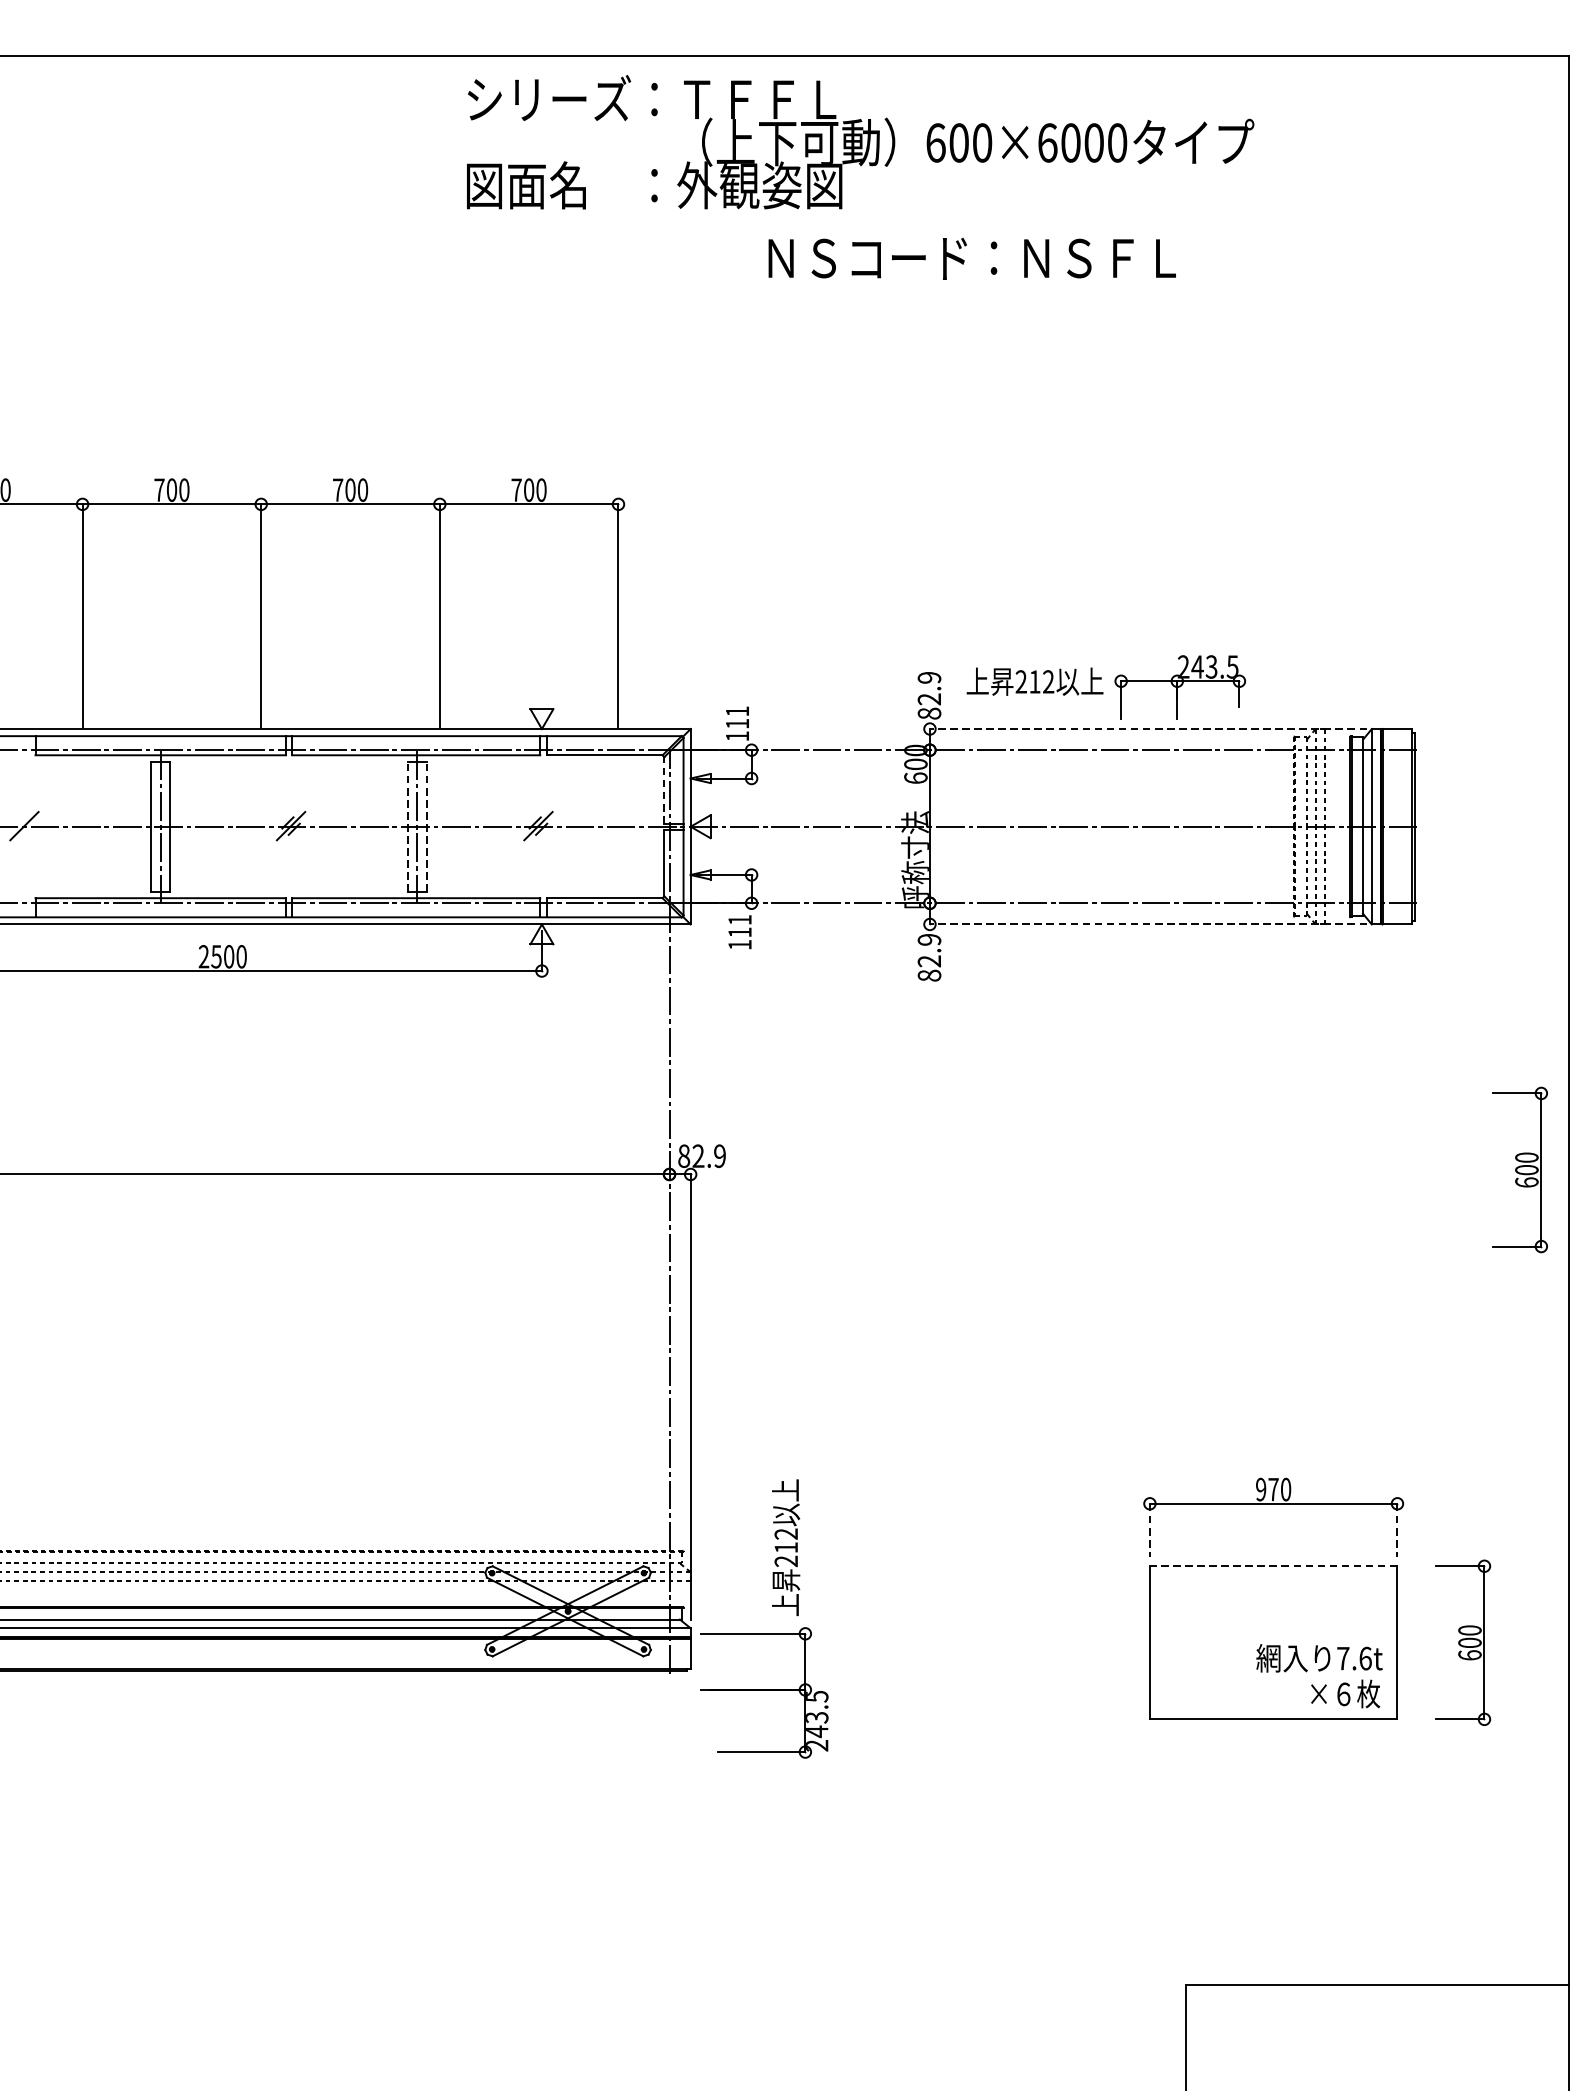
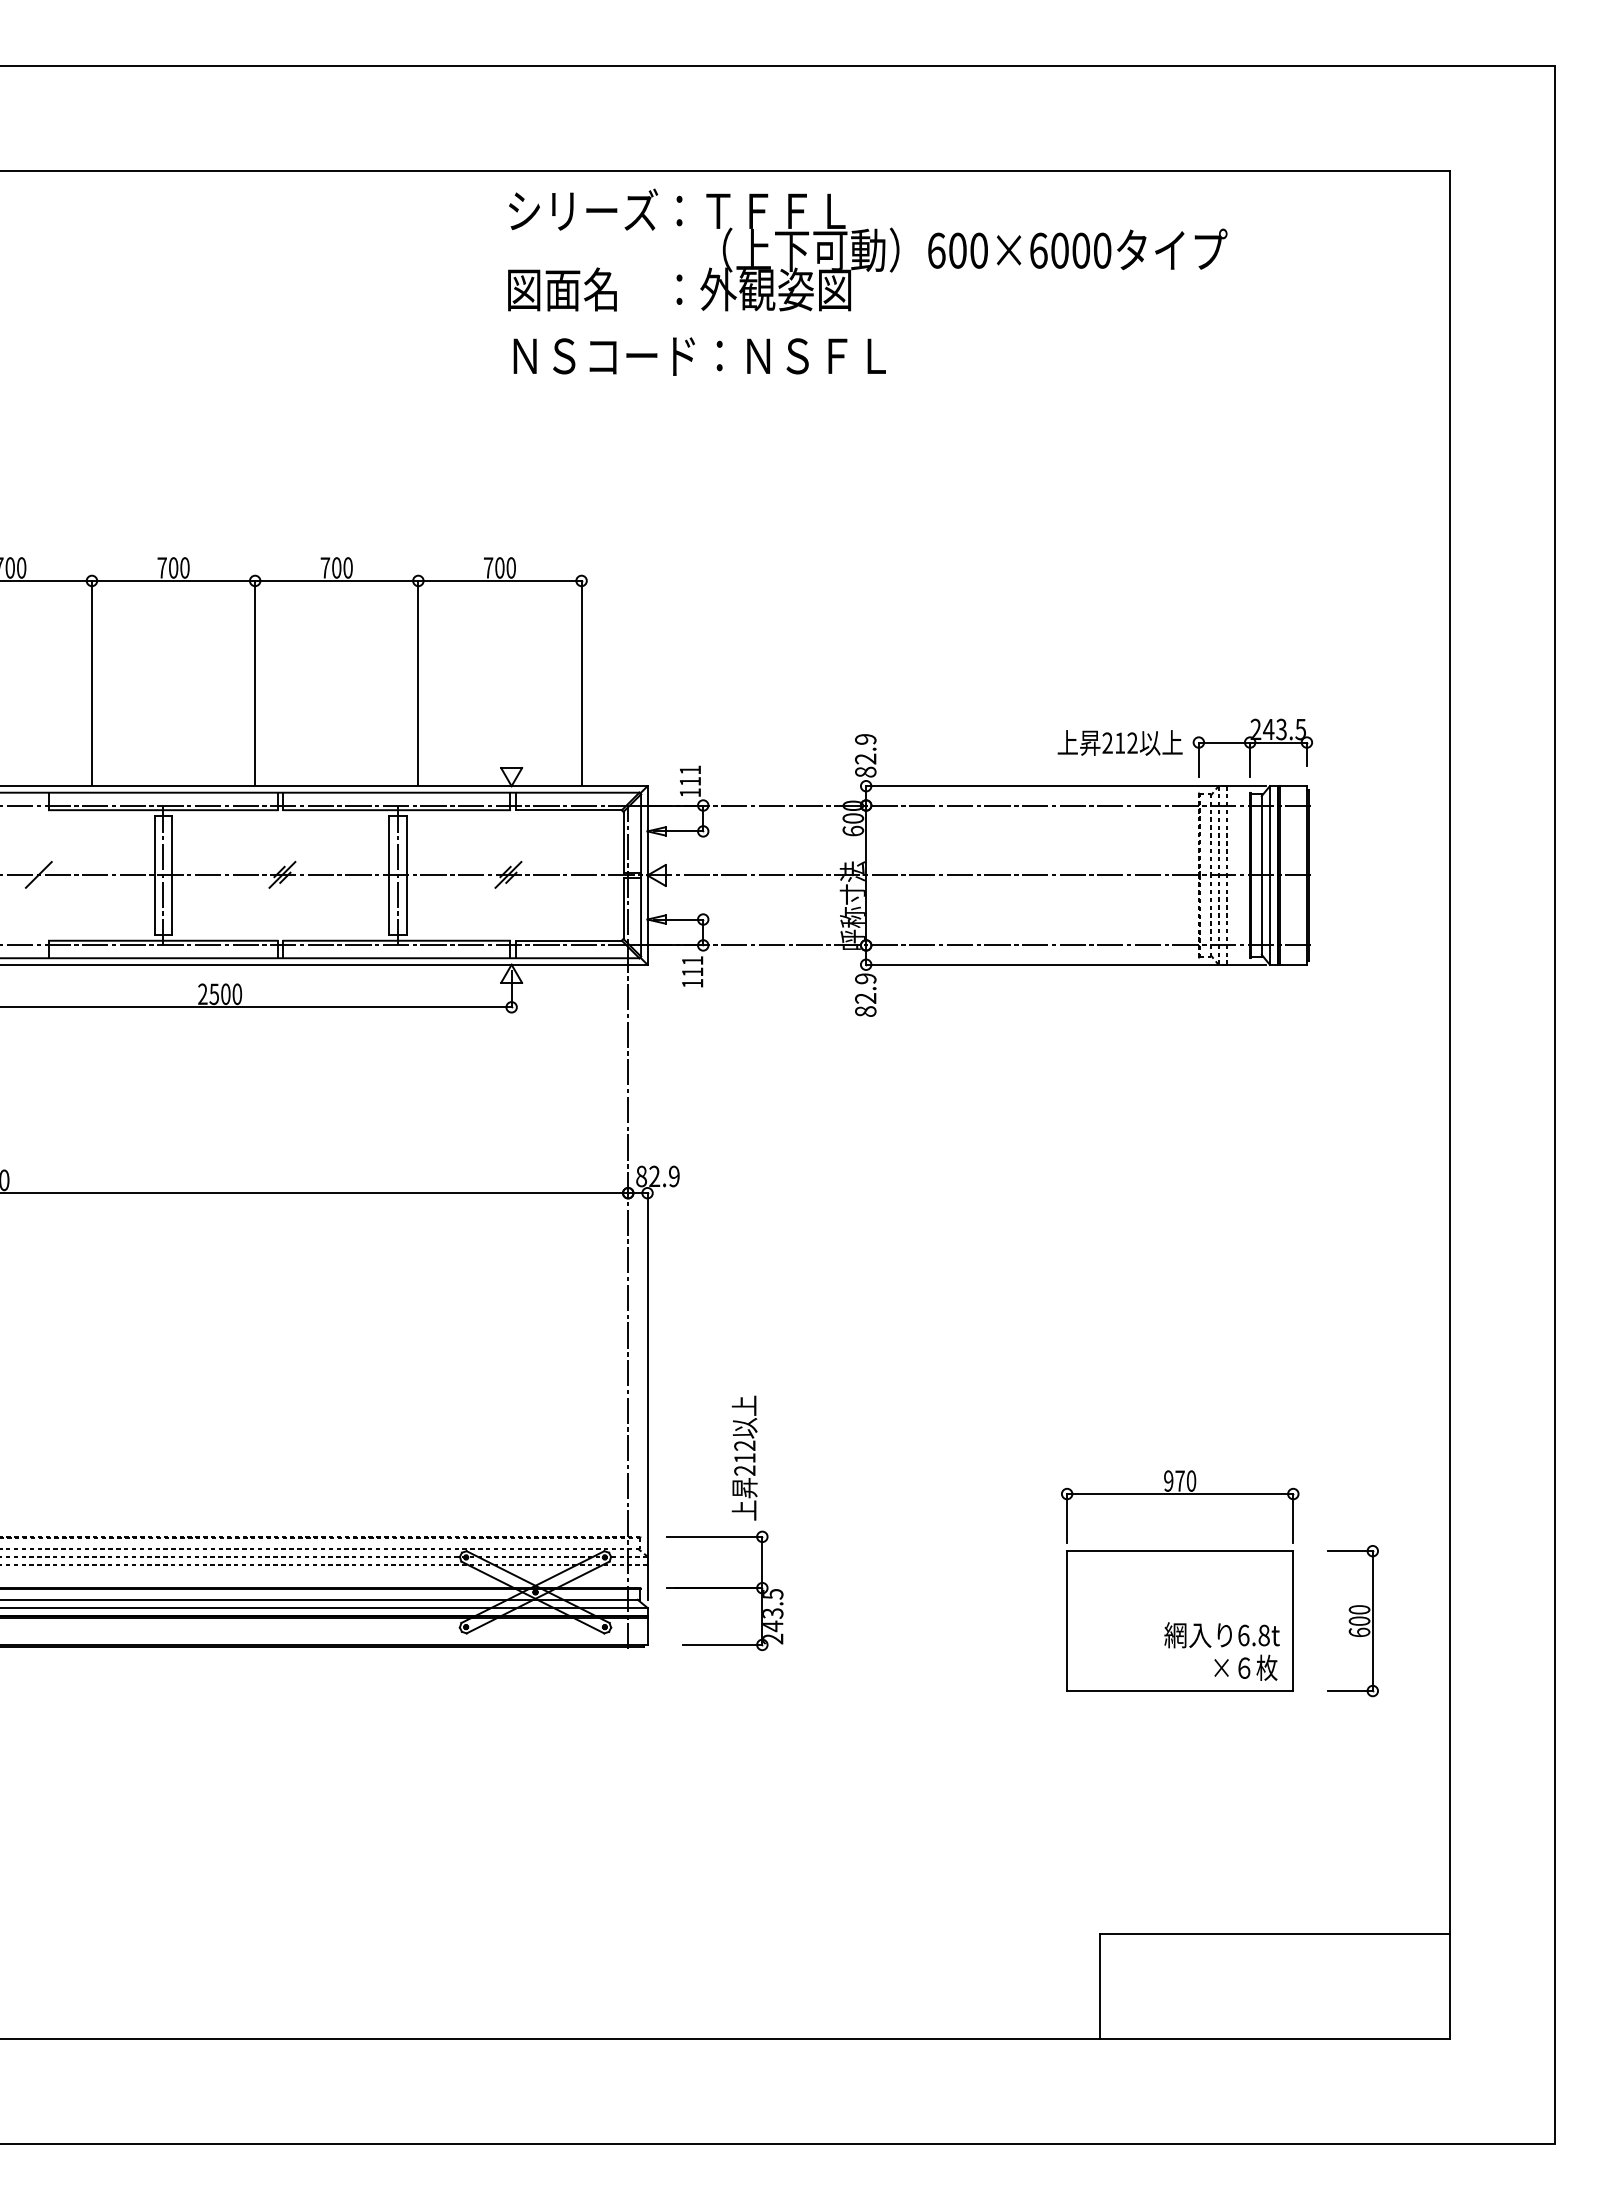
text: (860, 141) -> (867, 249), moved
text: (971, 258) -> (699, 356), moved
part: (1105, 686) -> (1184, 747), moved
line: (1148, 729) -> (1065, 786), dashed -> solid
line: (664, 789) -> (623, 841), dashed -> solid
line: (408, 825) -> (389, 874), dashed -> solid
line: (426, 825) -> (406, 874), dashed -> solid
line: (1148, 924) -> (1065, 964), dashed -> solid
part: (1519, 1170) -> (1404, 1189), removed
line: (1150, 1530) -> (1067, 1518), dashed -> solid
line: (1397, 1530) -> (1293, 1518), dashed -> solid
line: (1272, 1566) -> (1179, 1551), dashed -> solid
part: (763, 1633) -> (724, 1536), moved
text: (1353, 1658) -> (1253, 1635), 7.6t -> 6.8t

